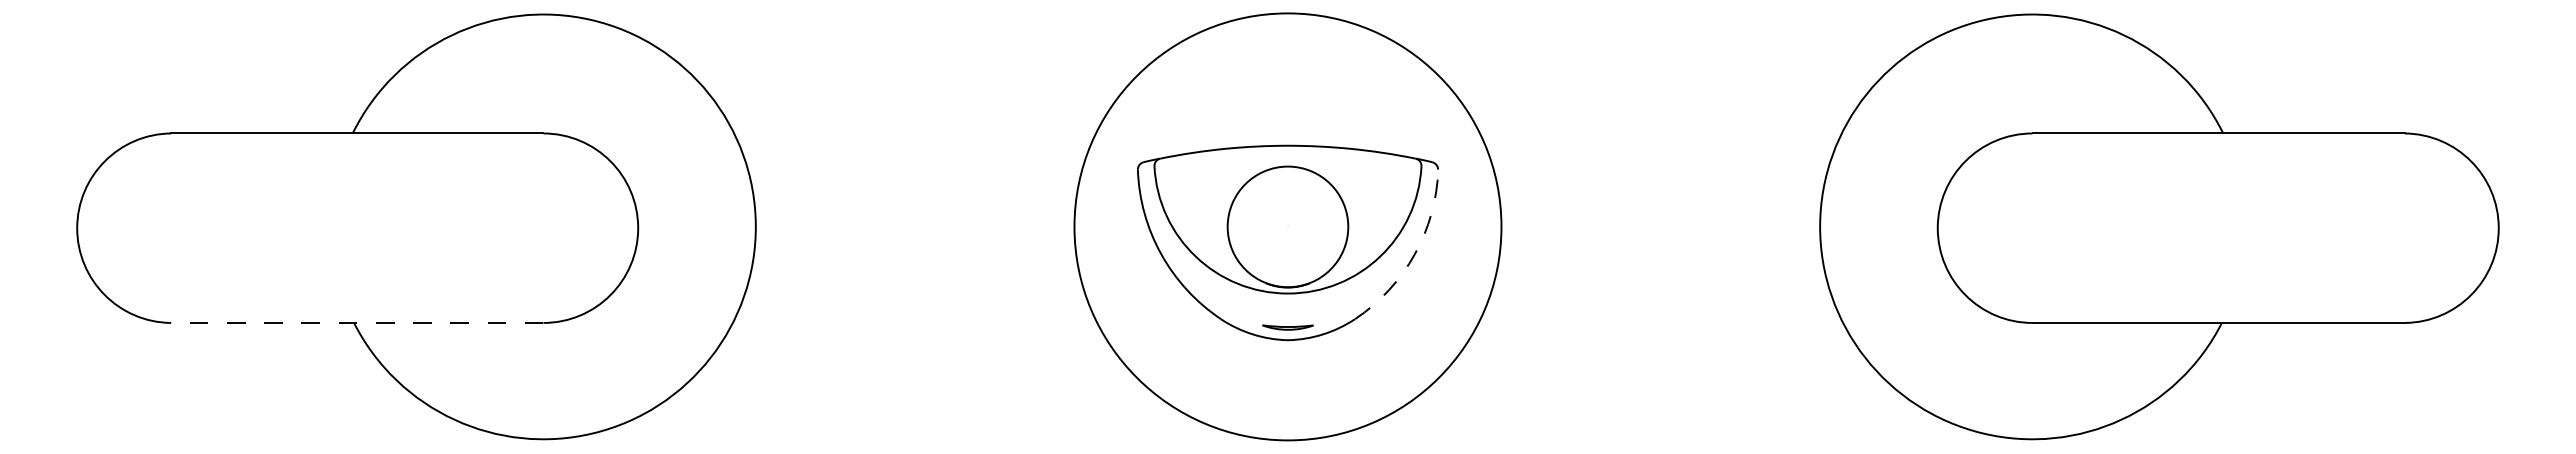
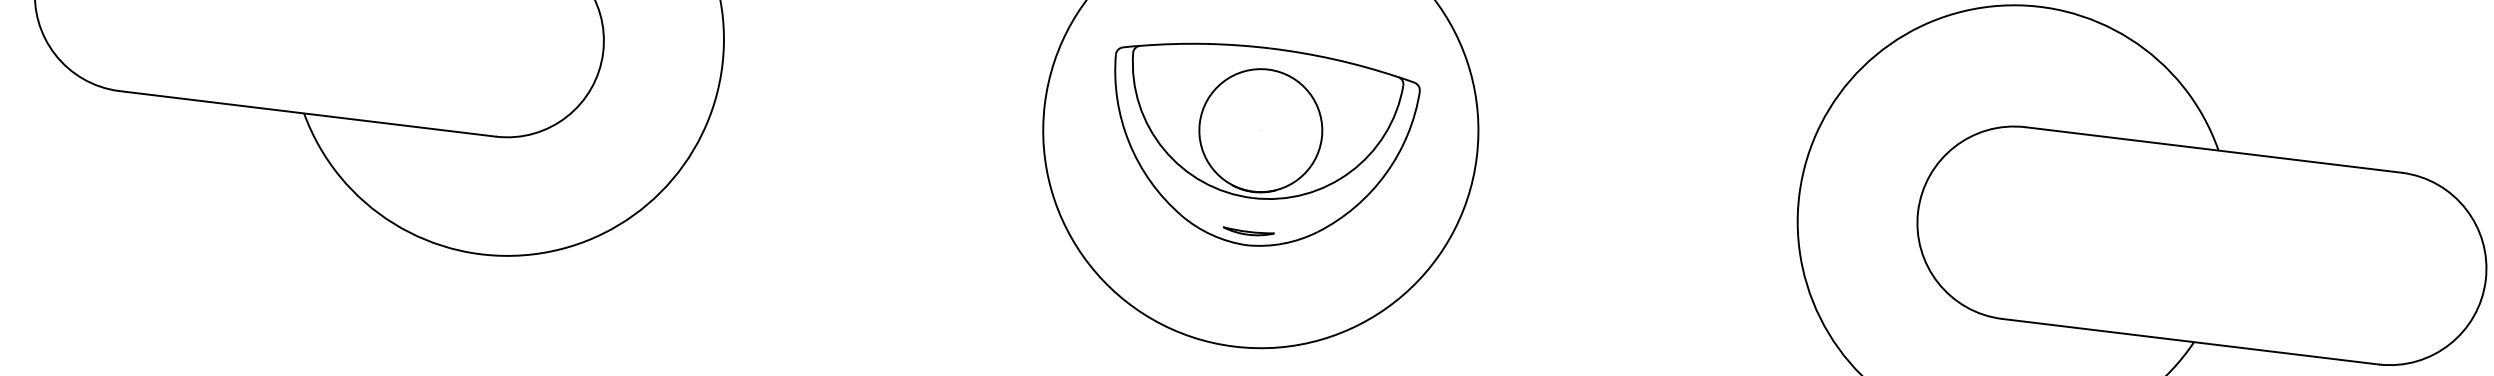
arc: (1414, 254) -> (1385, 174), dashed -> solid
line: (356, 322) -> (306, 113), dashed -> solid

